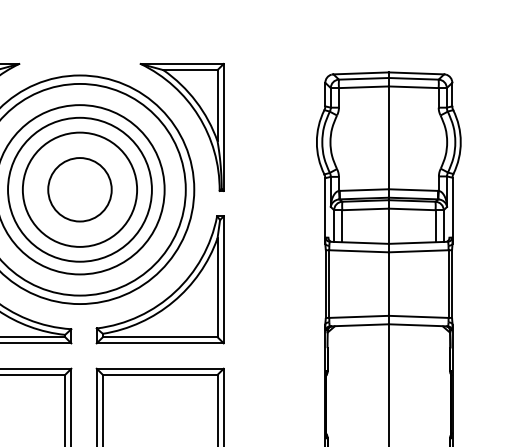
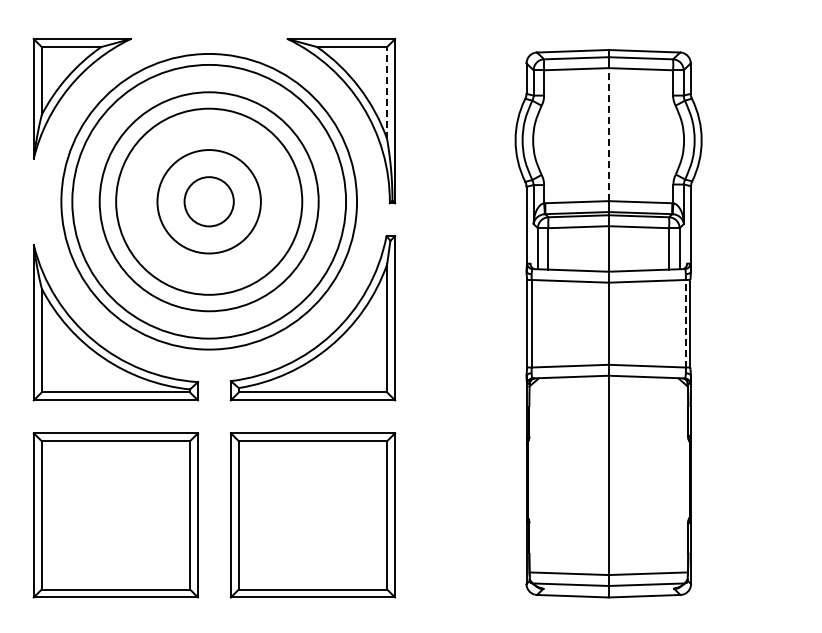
line: (217, 105) -> (387, 92), solid -> dashed
line: (388, 137) -> (608, 134), solid -> dashed
circle: (80, 189) -> (209, 201), size x0.6
circle: (80, 189) -> (209, 201), size x0.7
line: (448, 283) -> (685, 323), solid -> dashed

